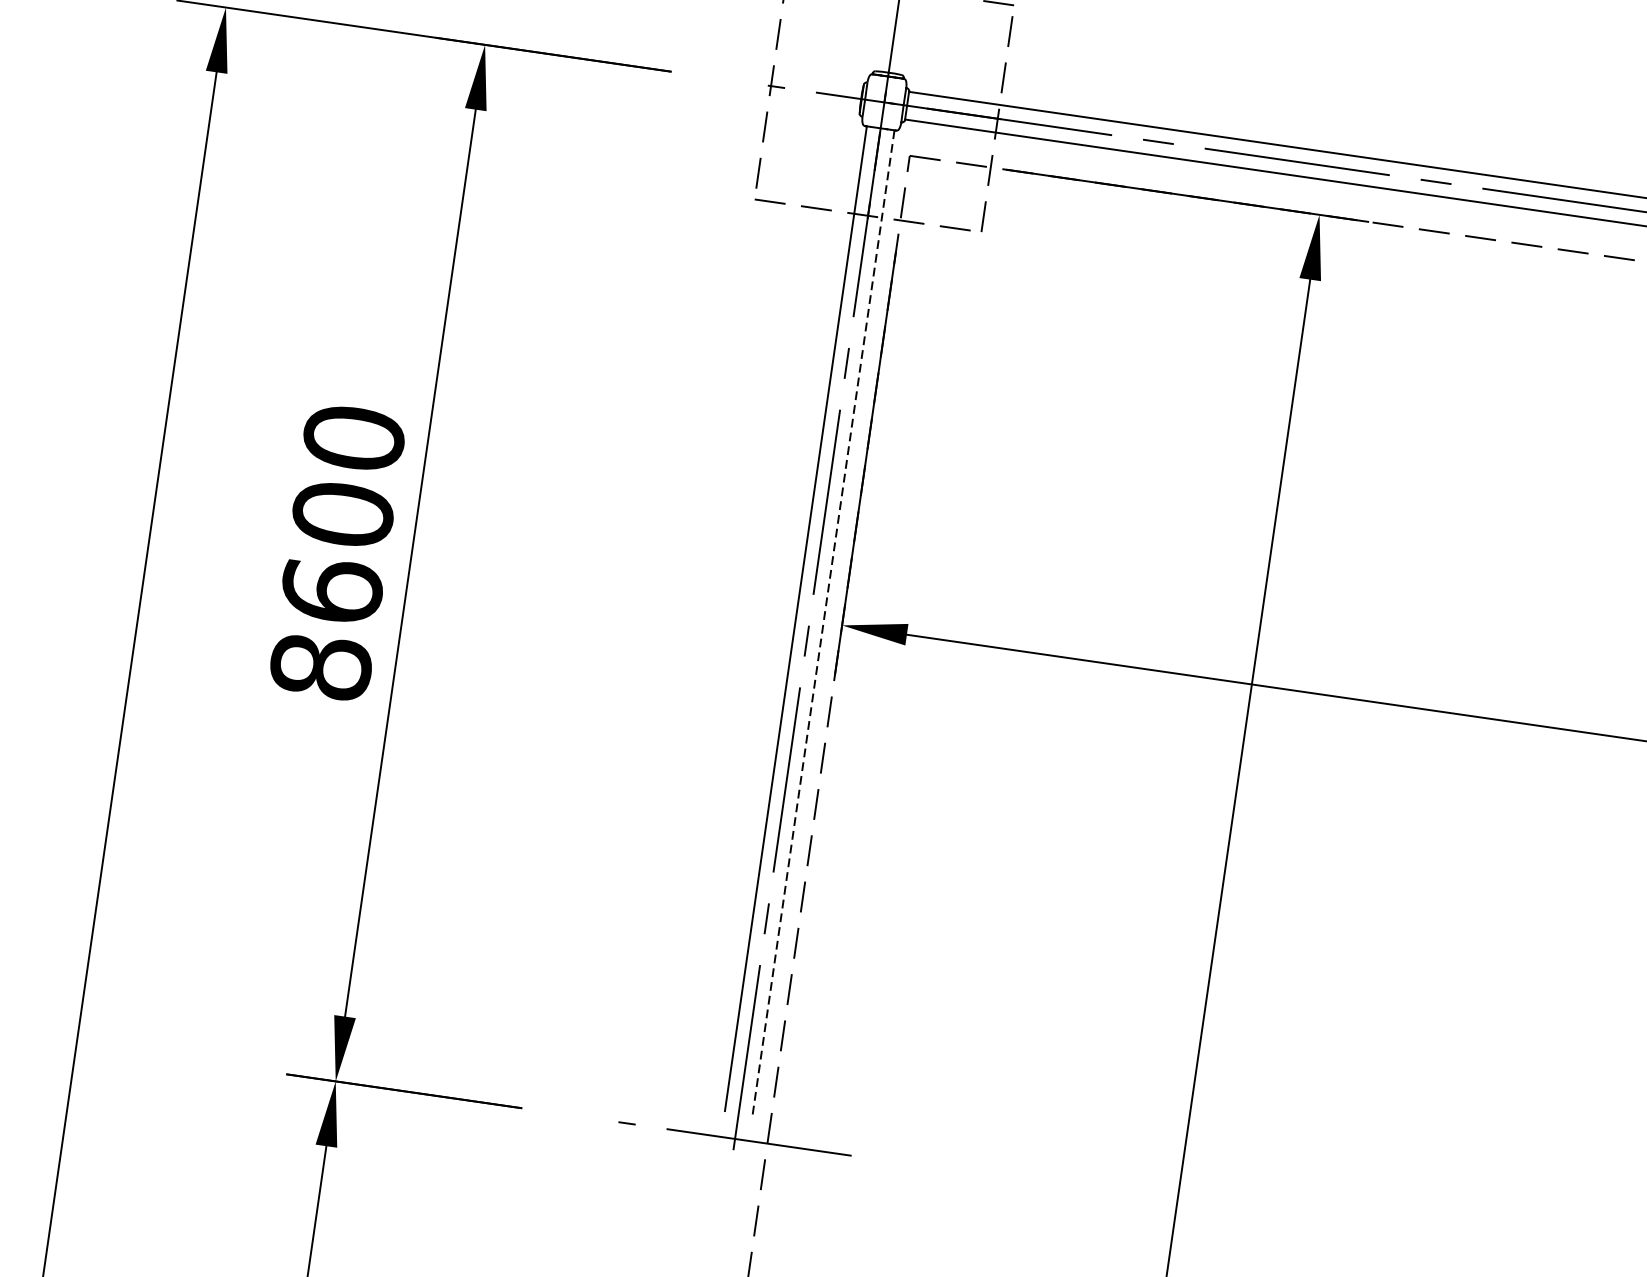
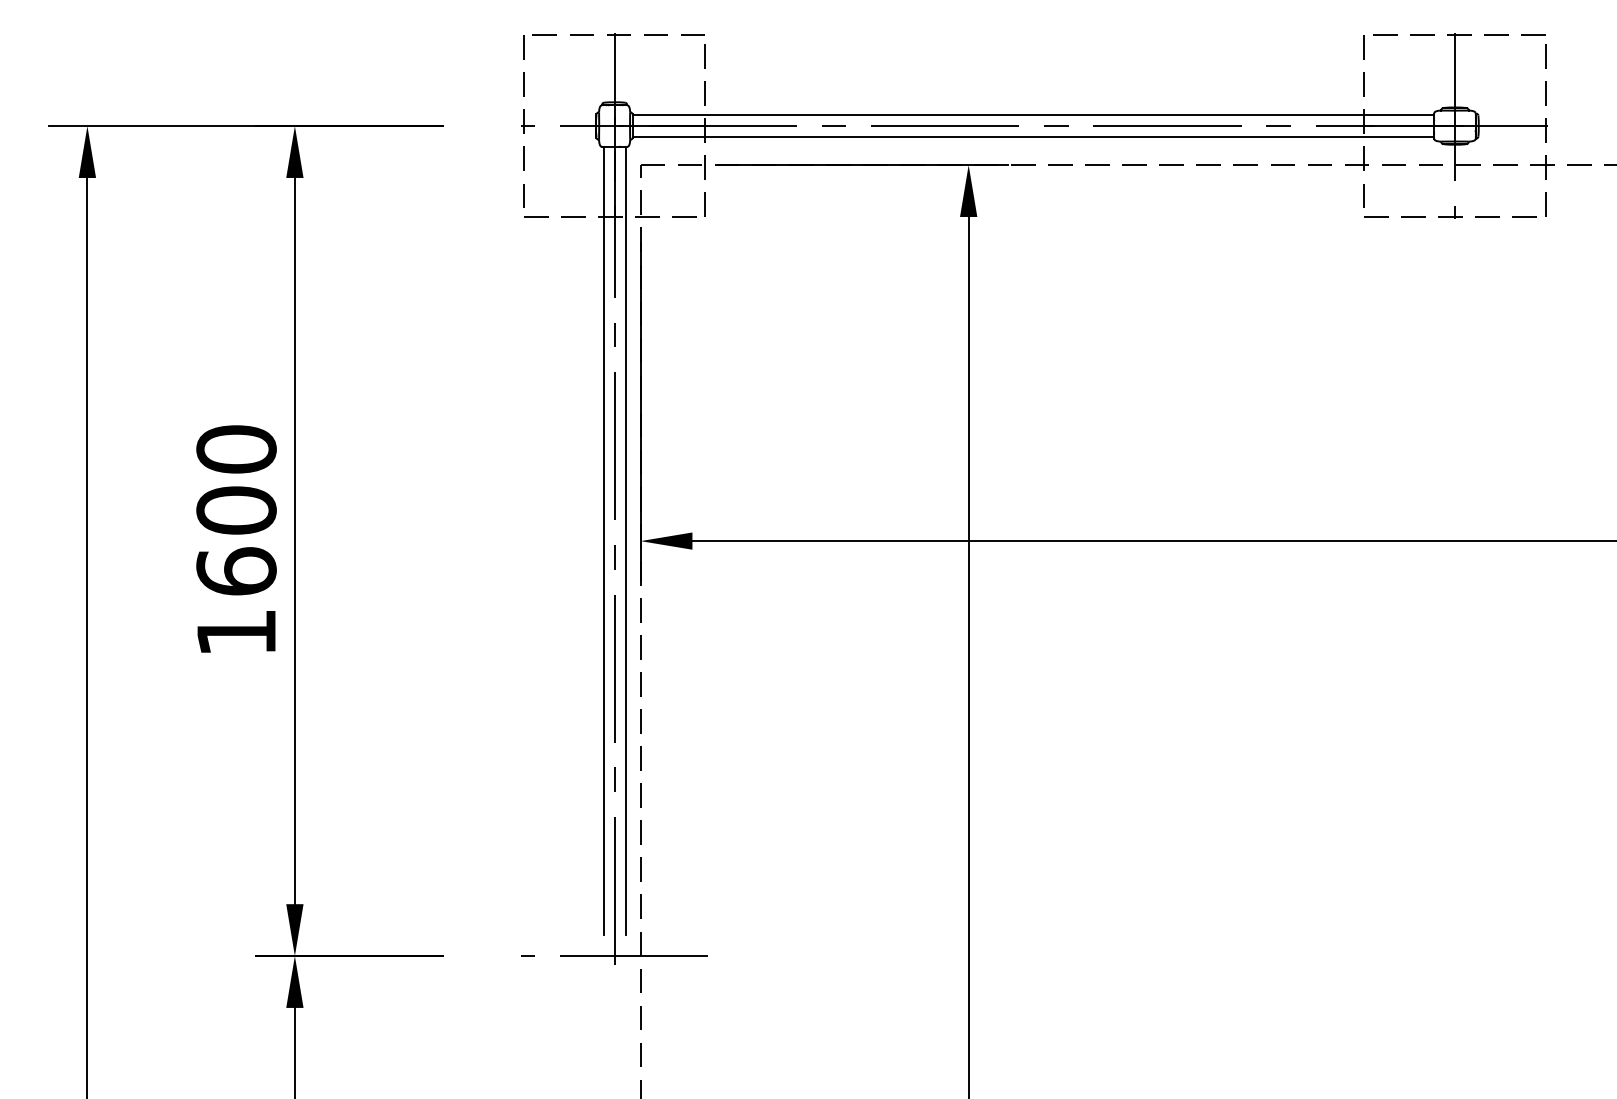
line: (823, 623) -> (625, 541), dashed -> solid
text: (321, 666) -> (236, 632), 8600 -> 1600

